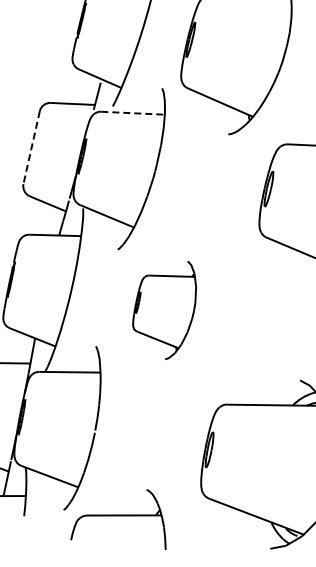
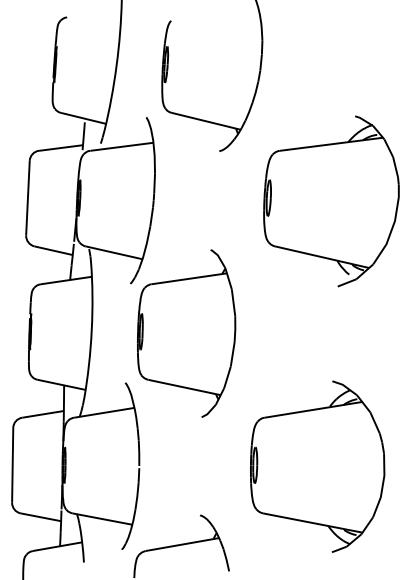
line: (132, 112) -> (121, 146), dashed -> solid
line: (31, 147) -> (27, 198), dashed -> solid
part: (164, 308) -> (186, 333), size x1.67

